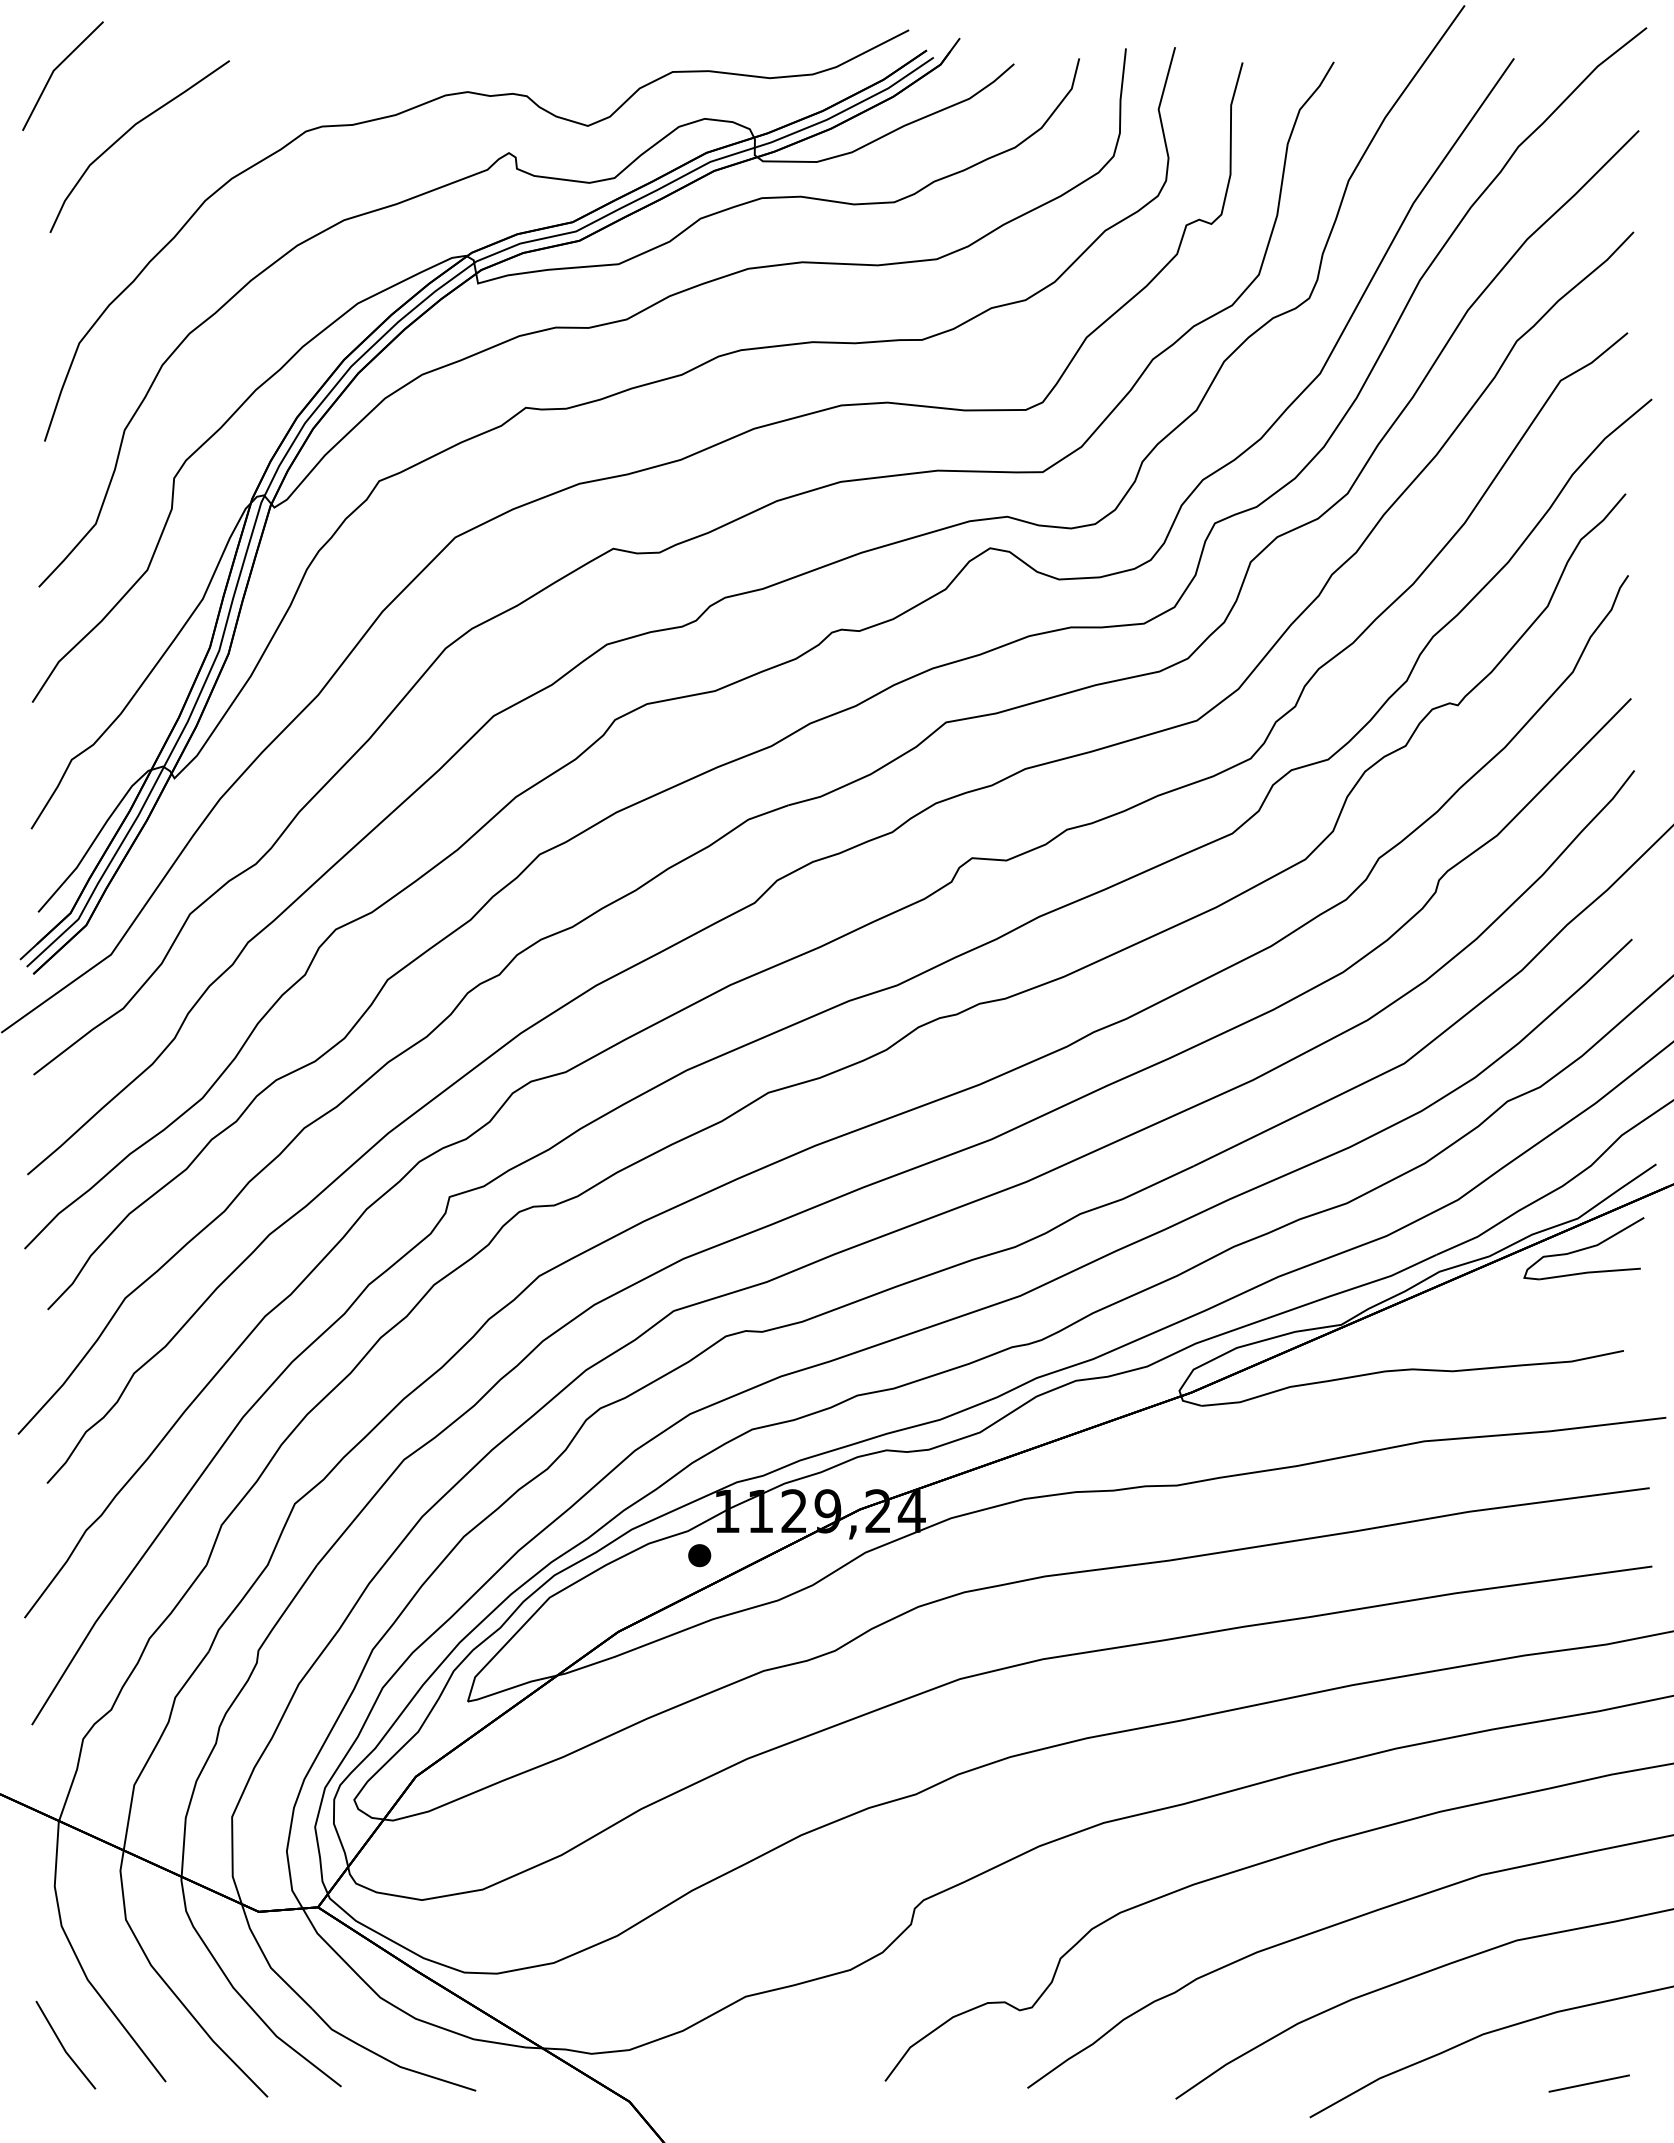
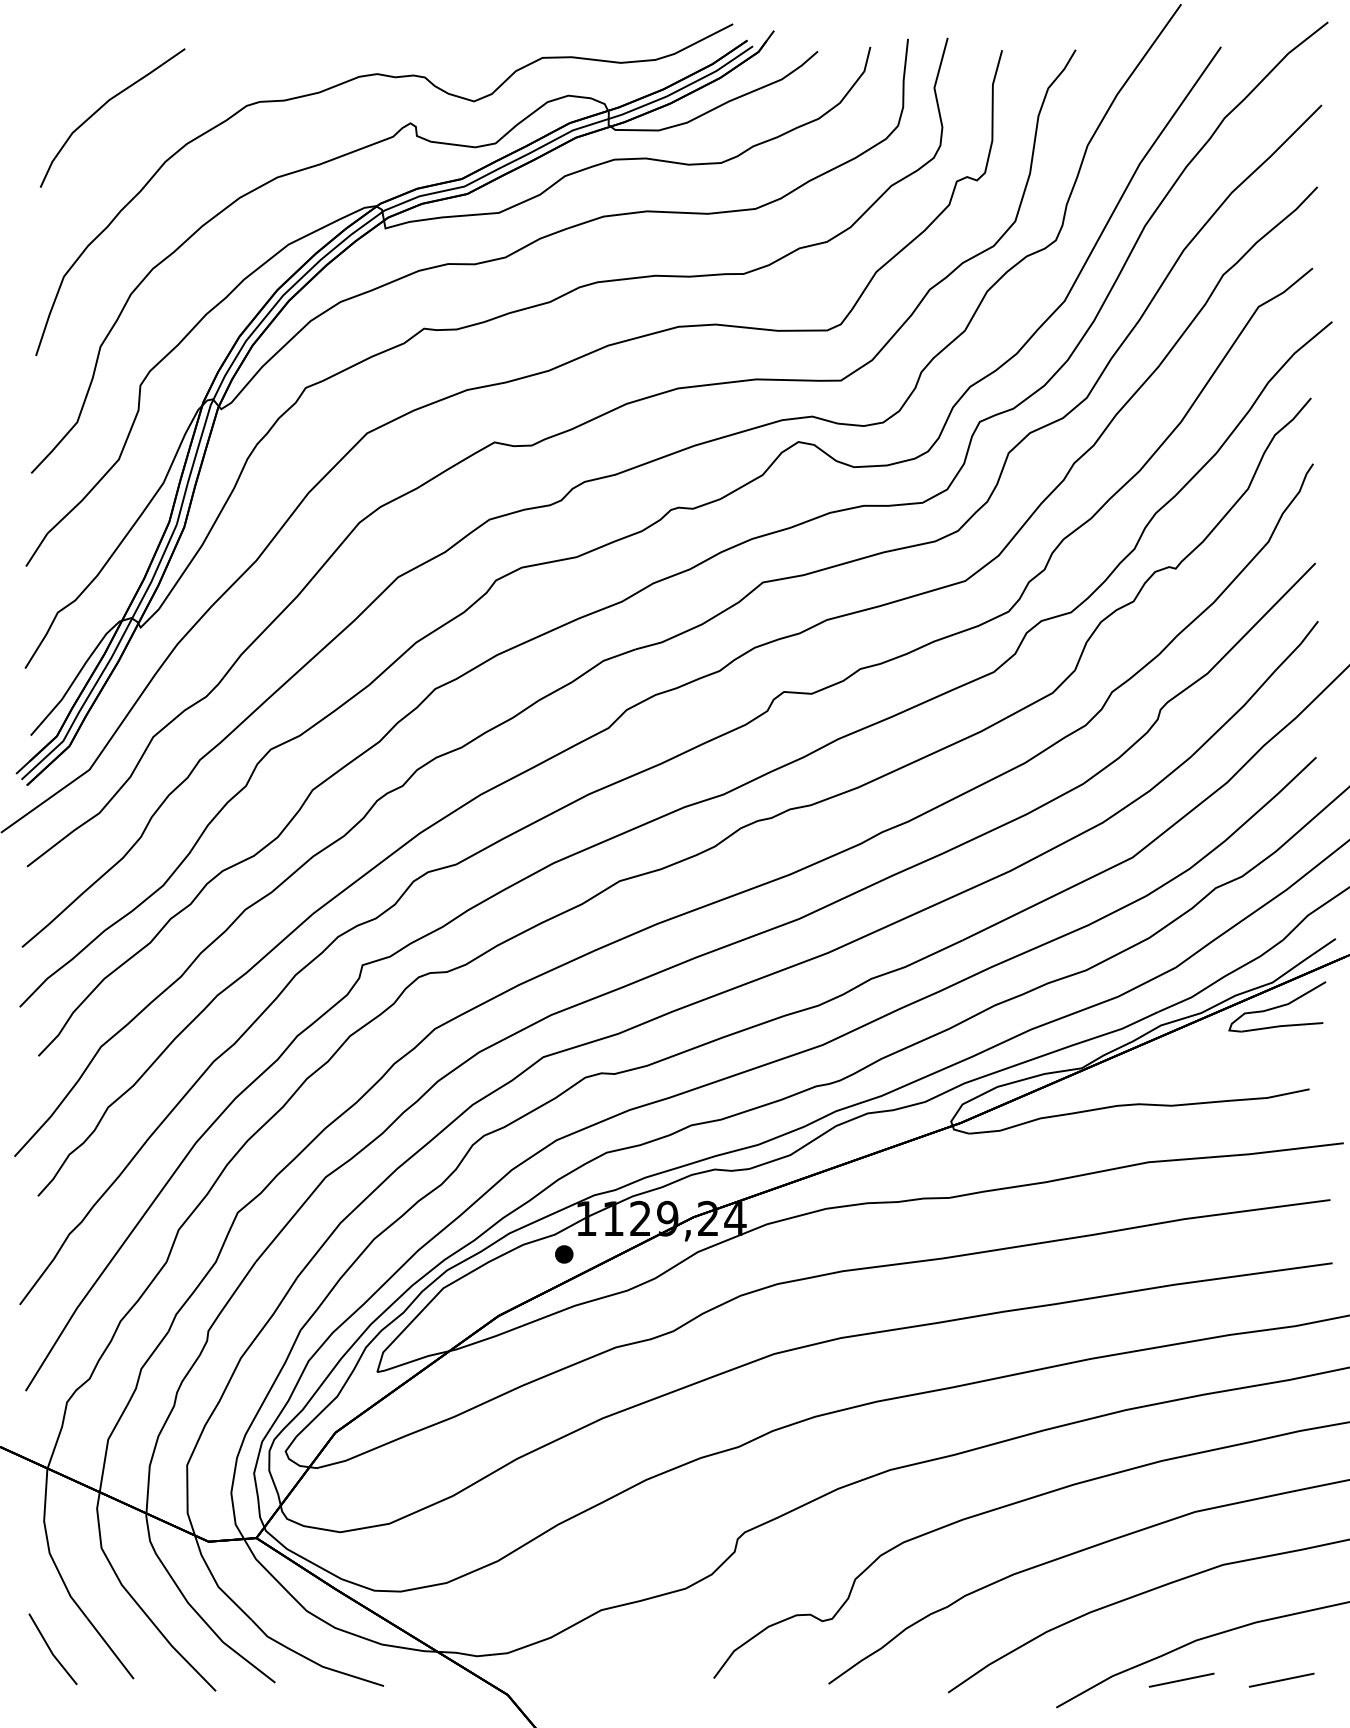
part: (56, 69) -> (45, 55), removed
line: (1464, 2083) -> (1181, 1680), added

